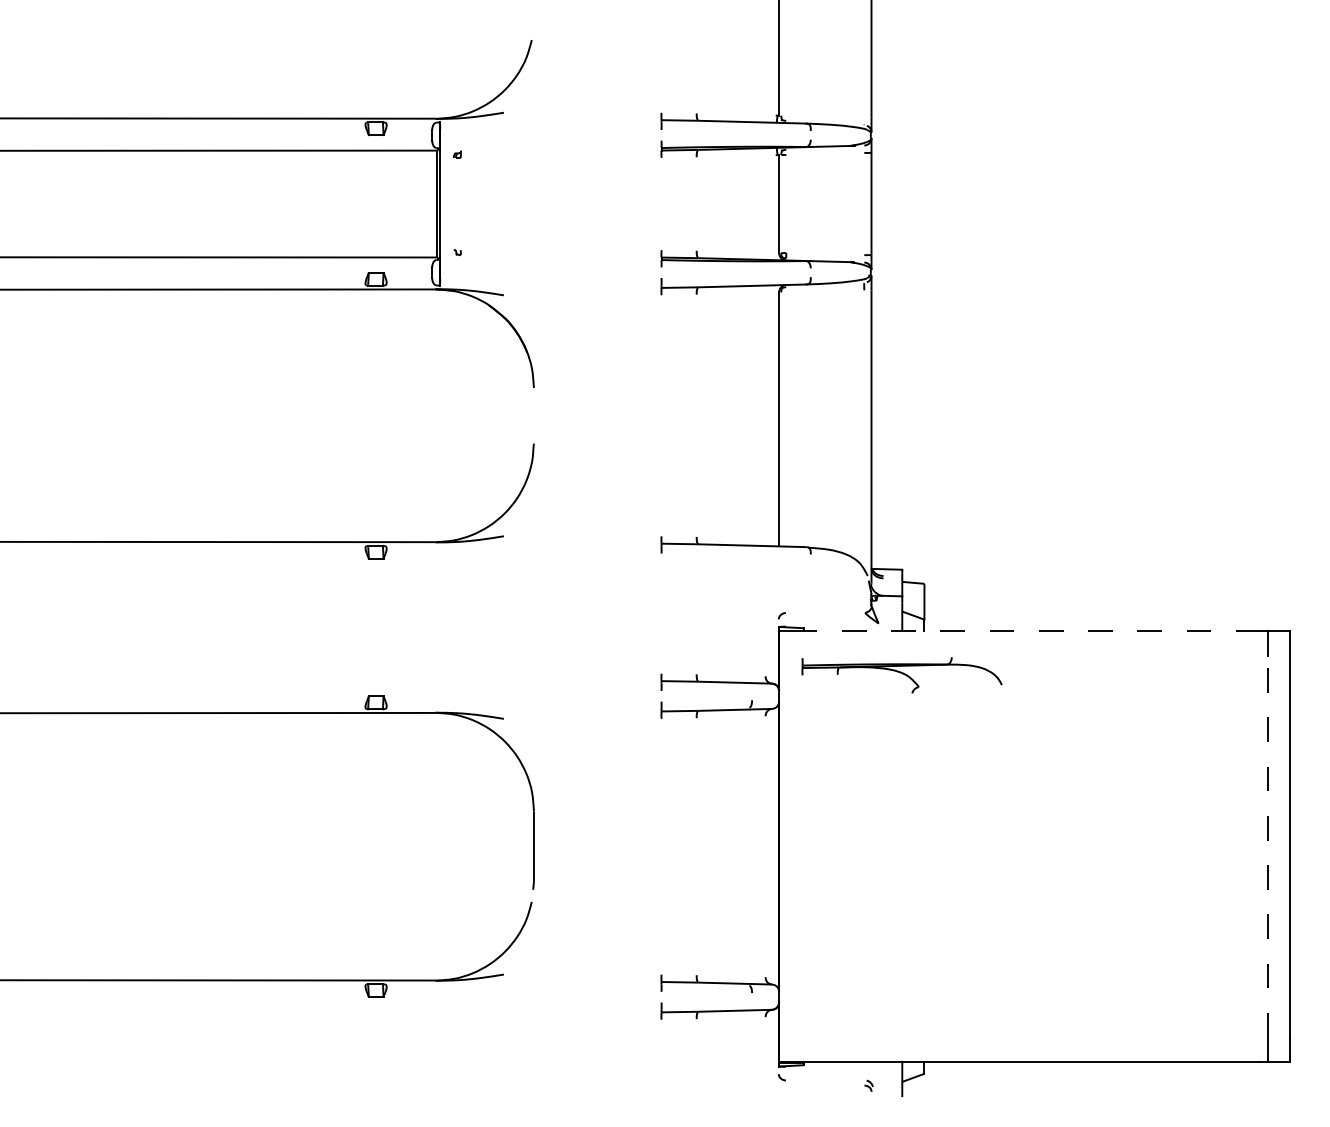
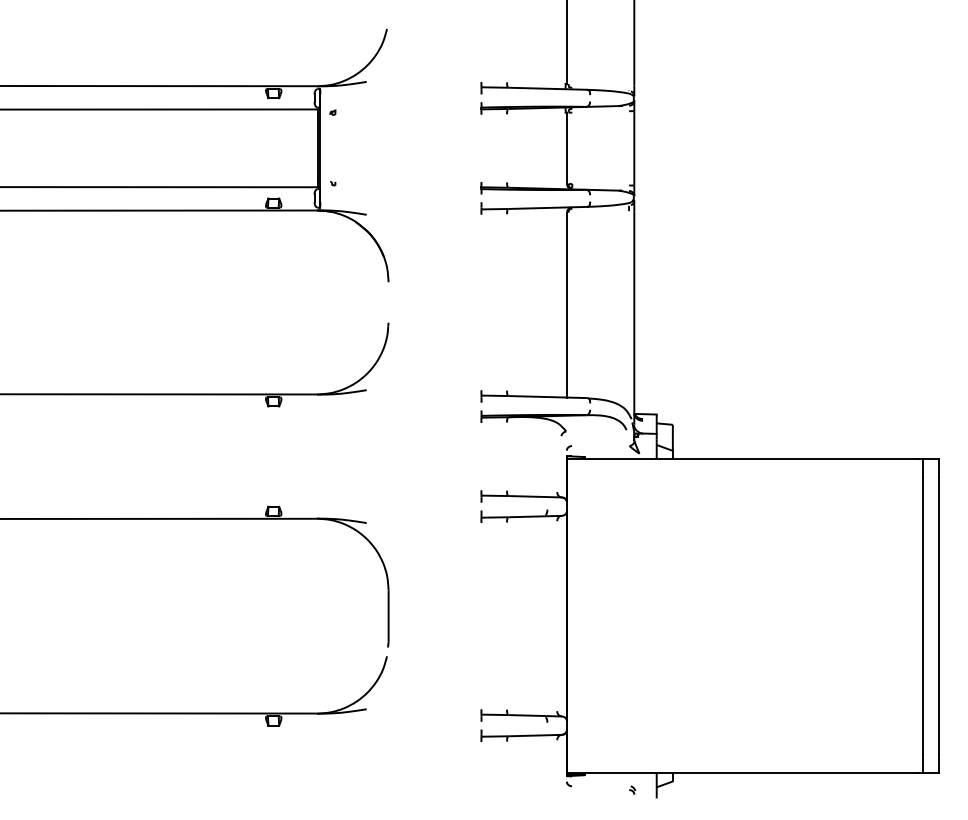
line: (1032, 631) -> (751, 459), dashed -> solid
part: (901, 675) -> (553, 423), moved
line: (1267, 846) -> (922, 615), dashed -> solid

